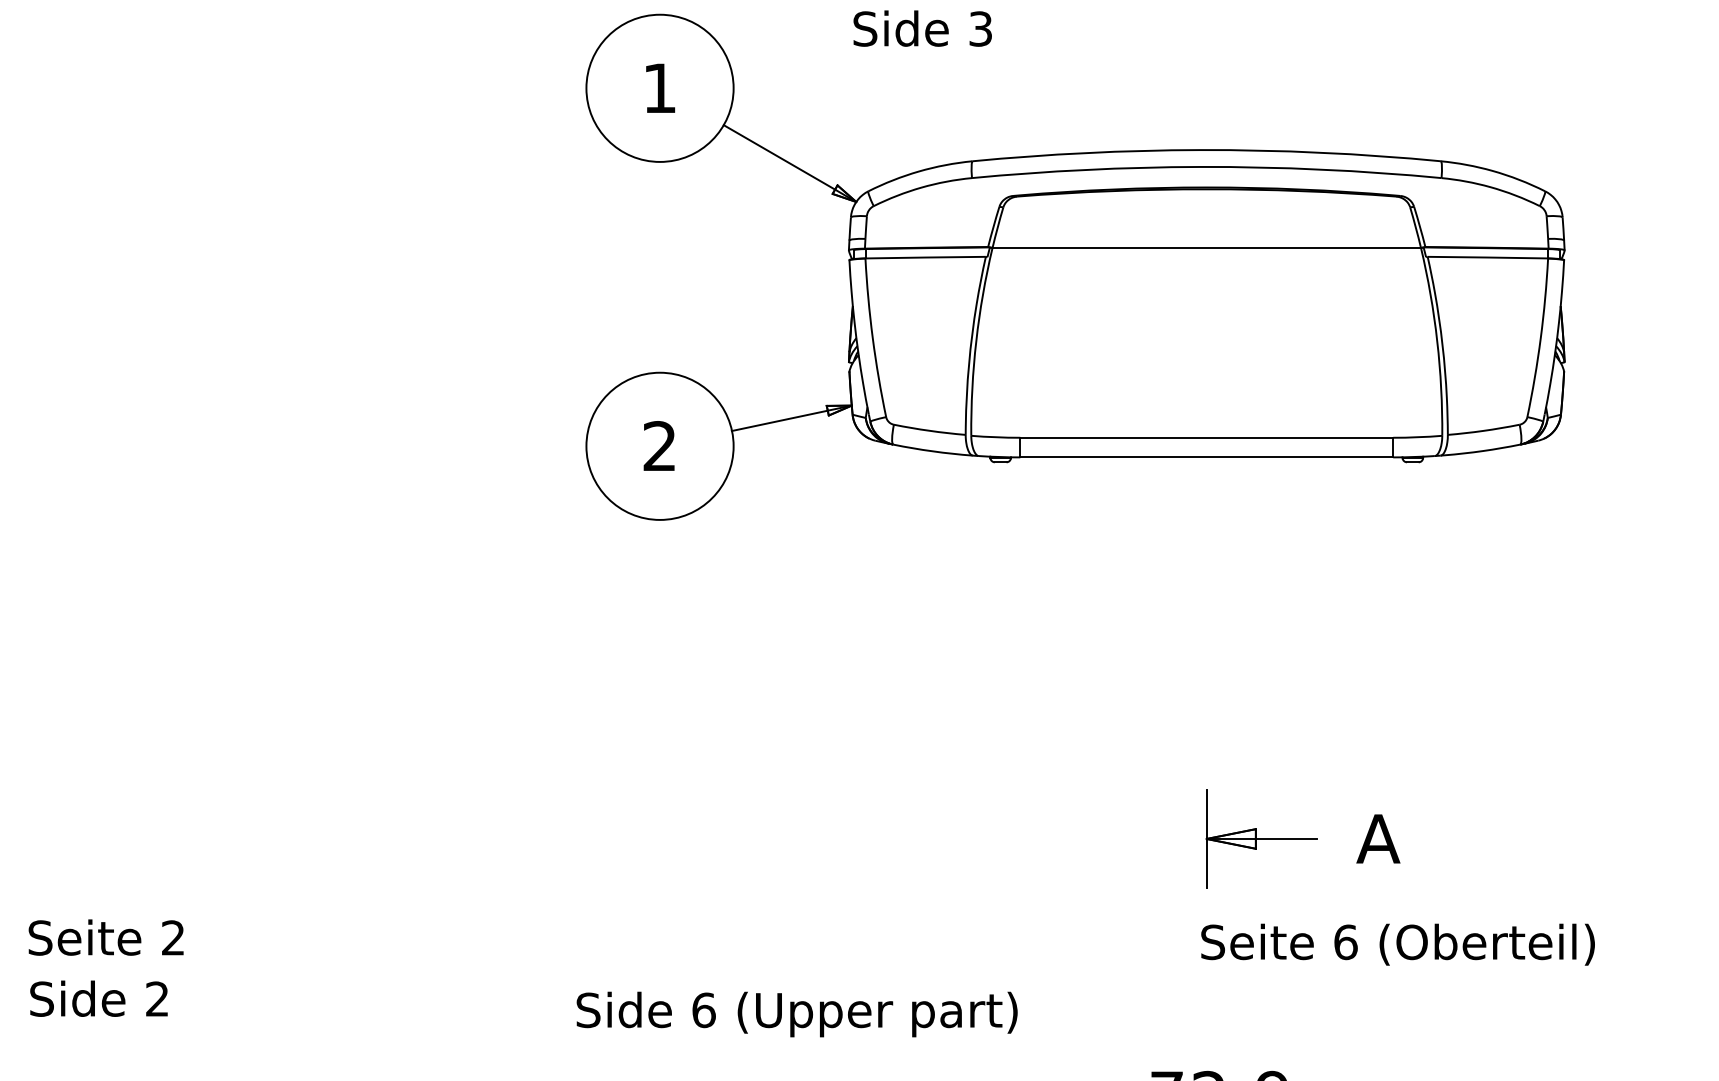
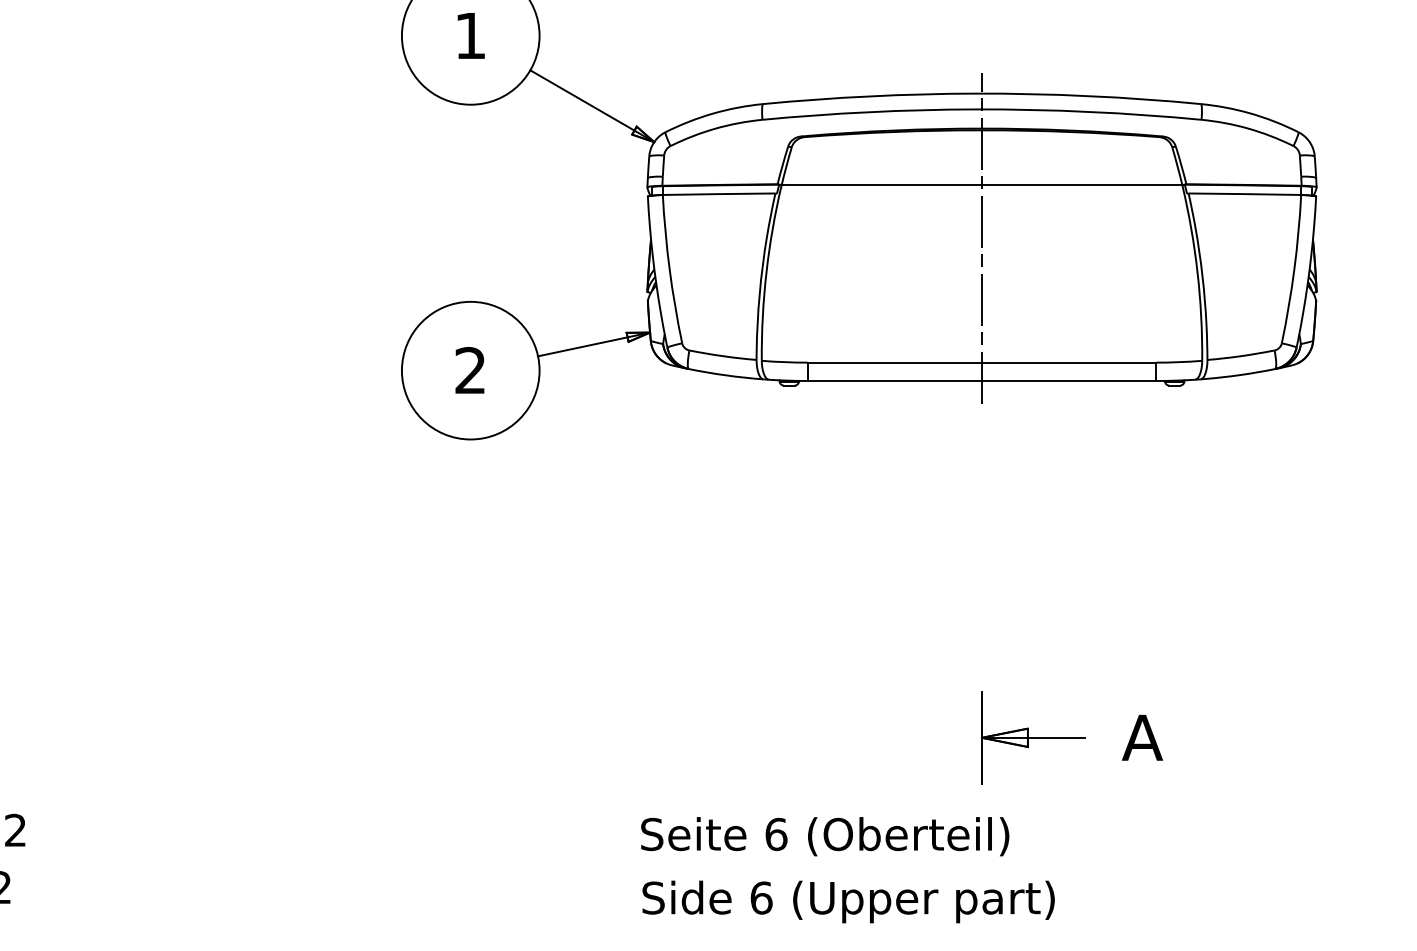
line: (1206, 304) -> (981, 238), added
text: (1397, 944) -> (824, 836), moved
text: (796, 1014) -> (848, 901), moved

